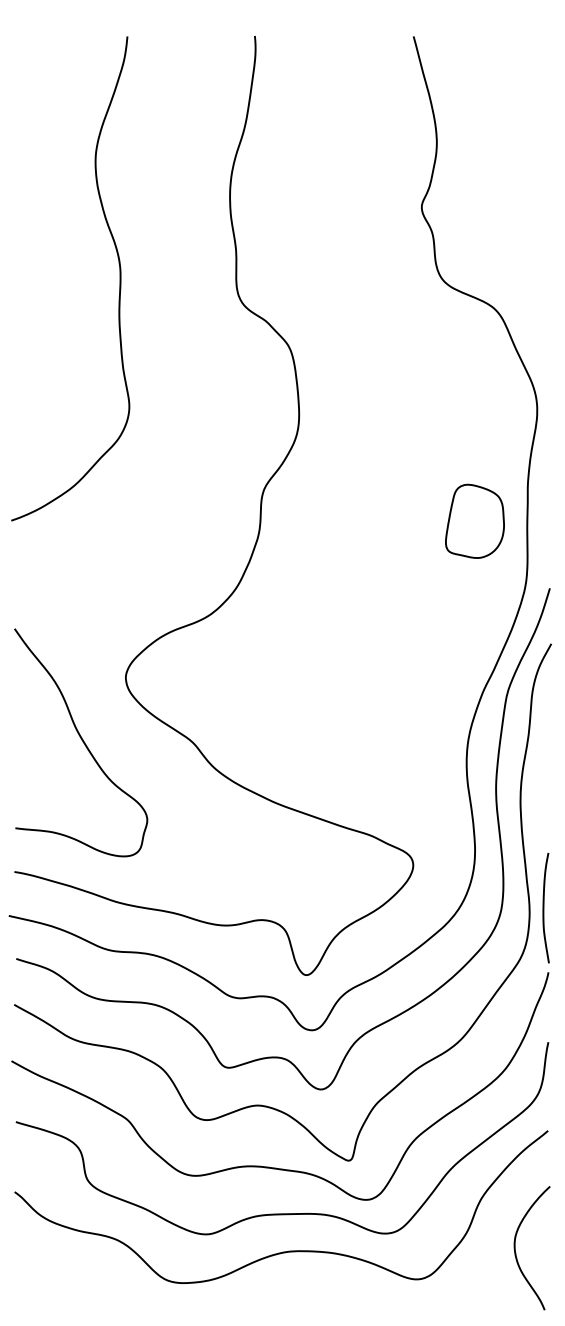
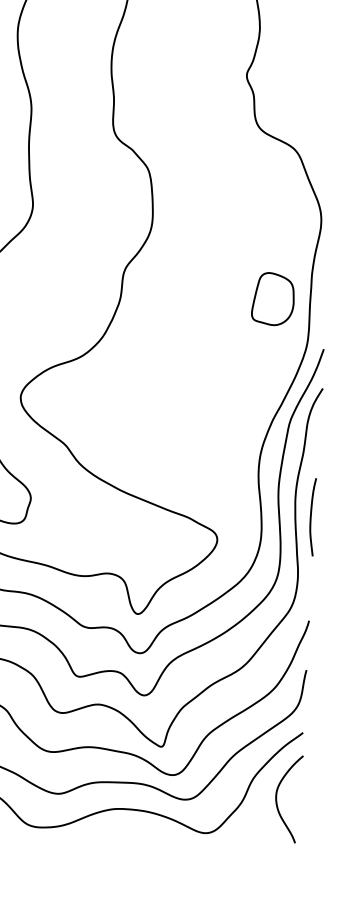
curve: (544, 908) -> (311, 517), moved
curve: (516, 1252) -> (277, 801), moved

